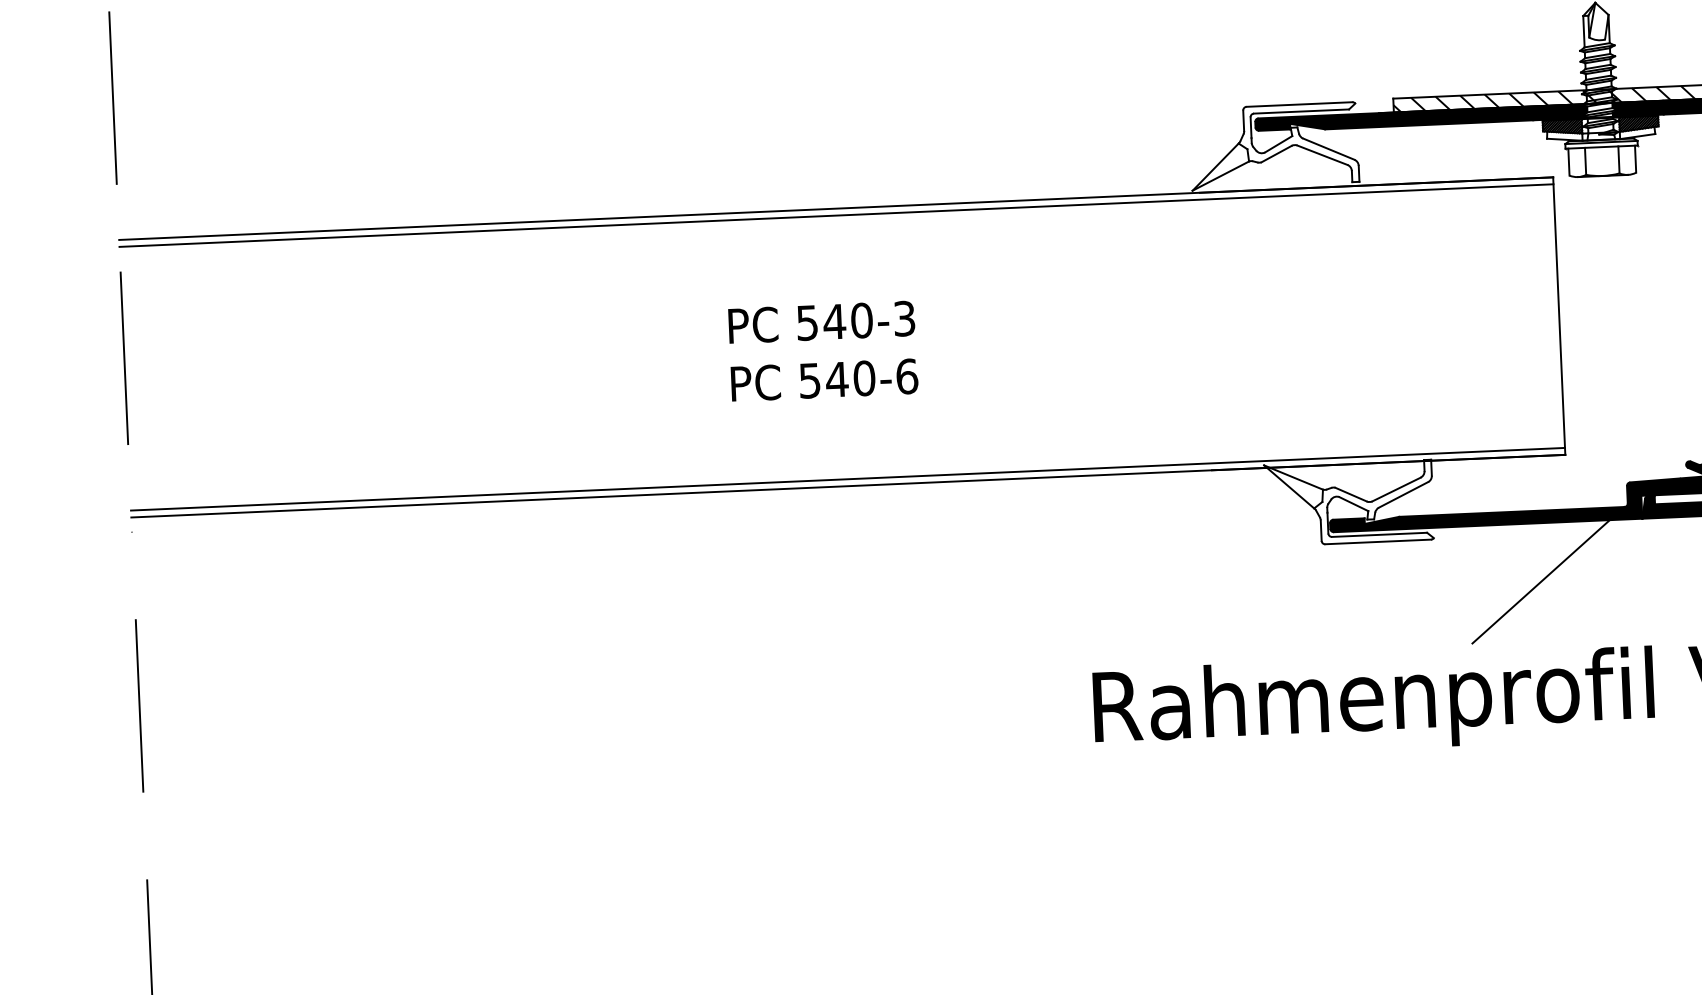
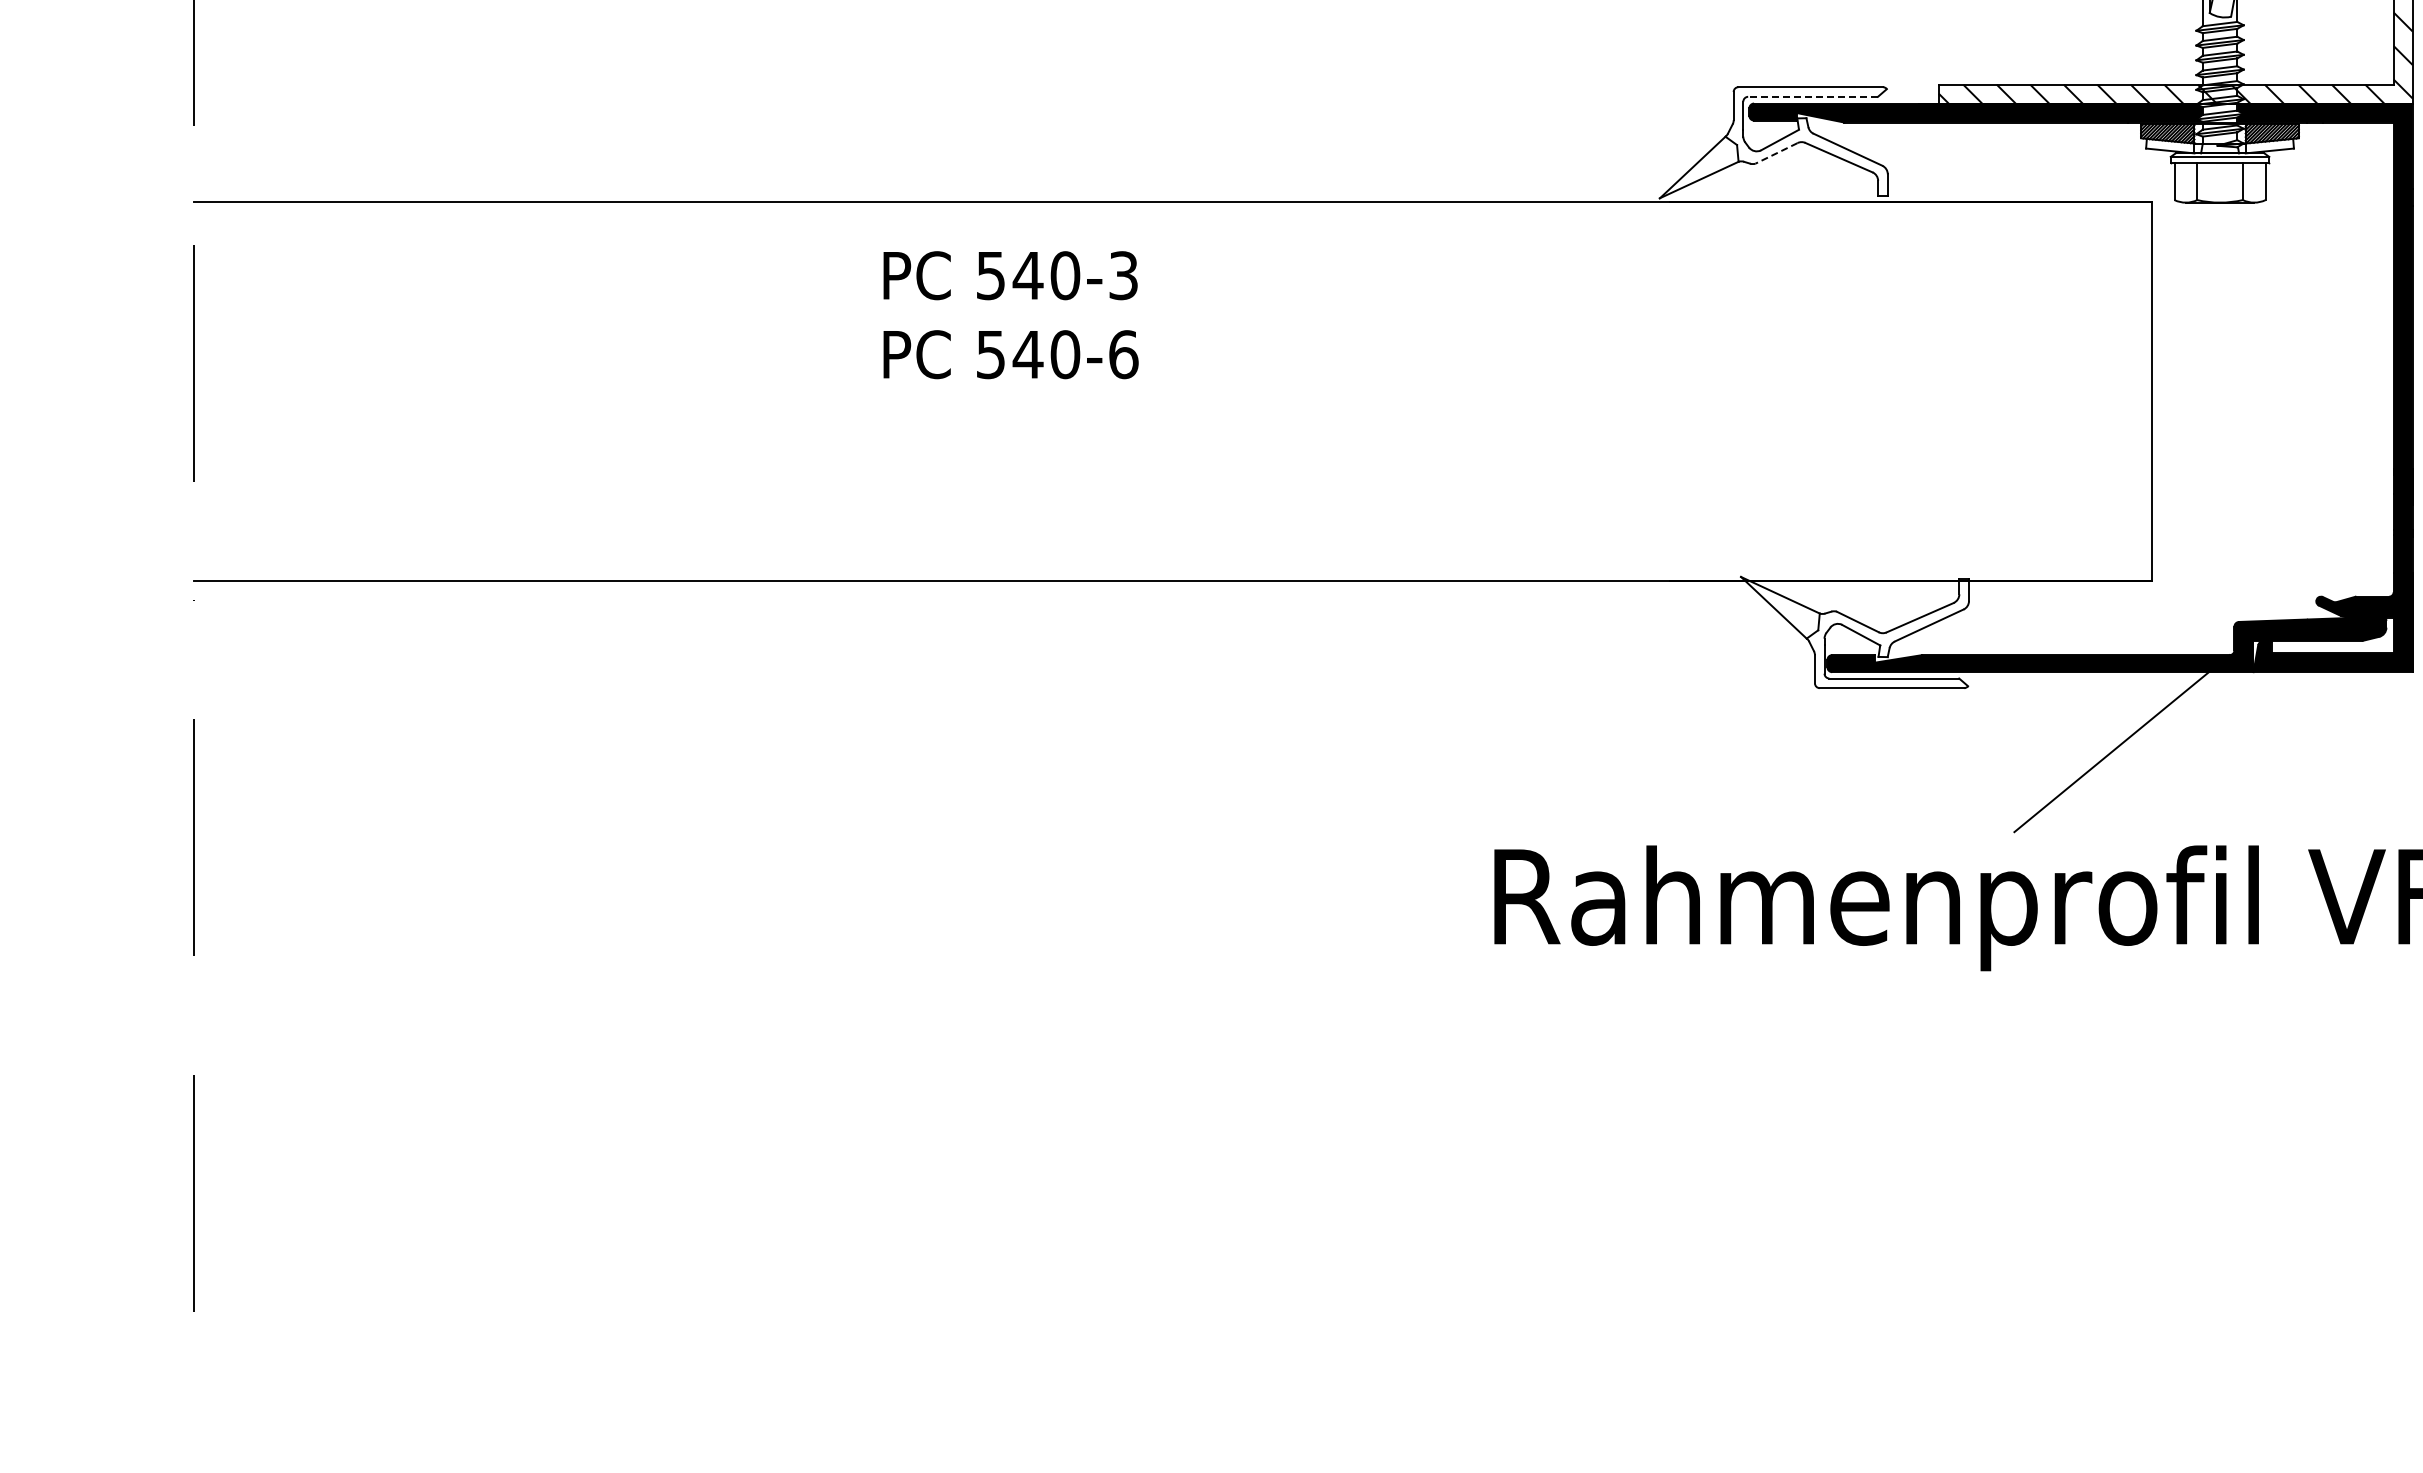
line: (1301, 111) -> (1813, 96), solid -> dashed
line: (1276, 154) -> (1776, 153), solid -> dashed
line: (836, 215) -> (1172, 211), removed
text: (823, 351) -> (1010, 315), moved
line: (847, 479) -> (1172, 571), removed

